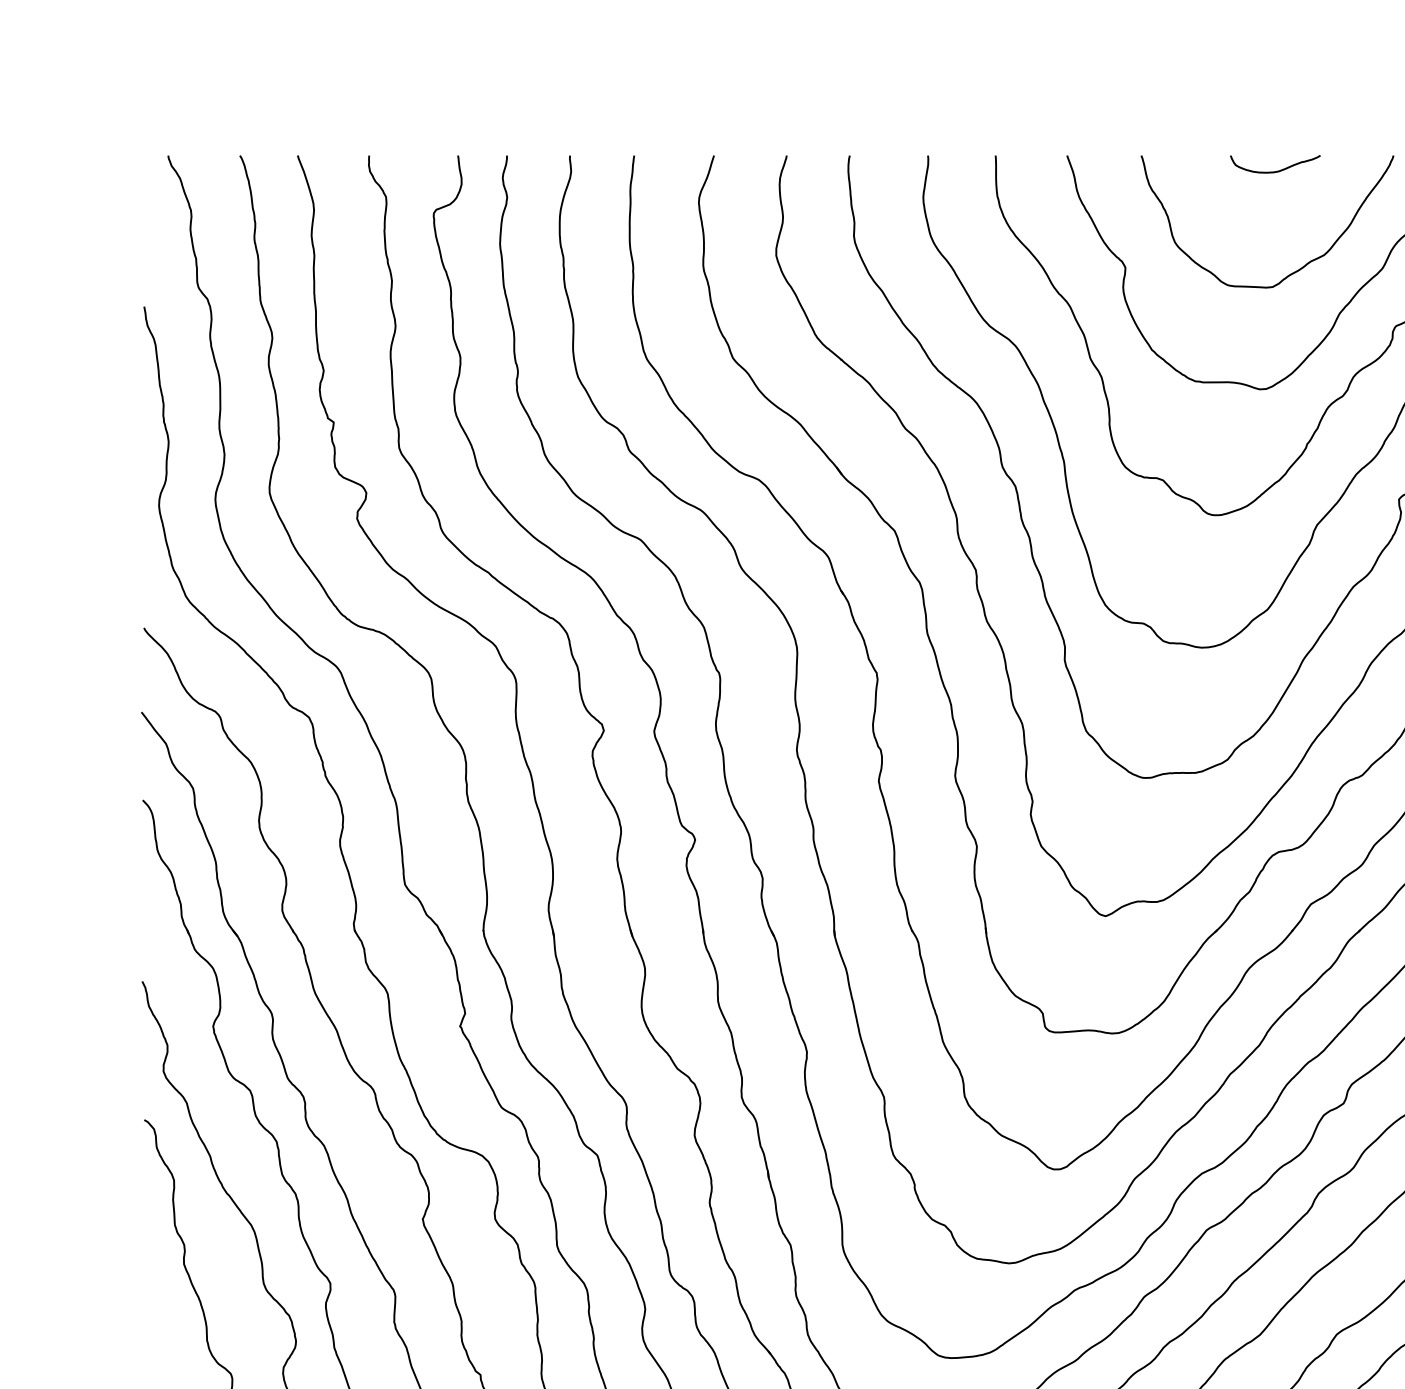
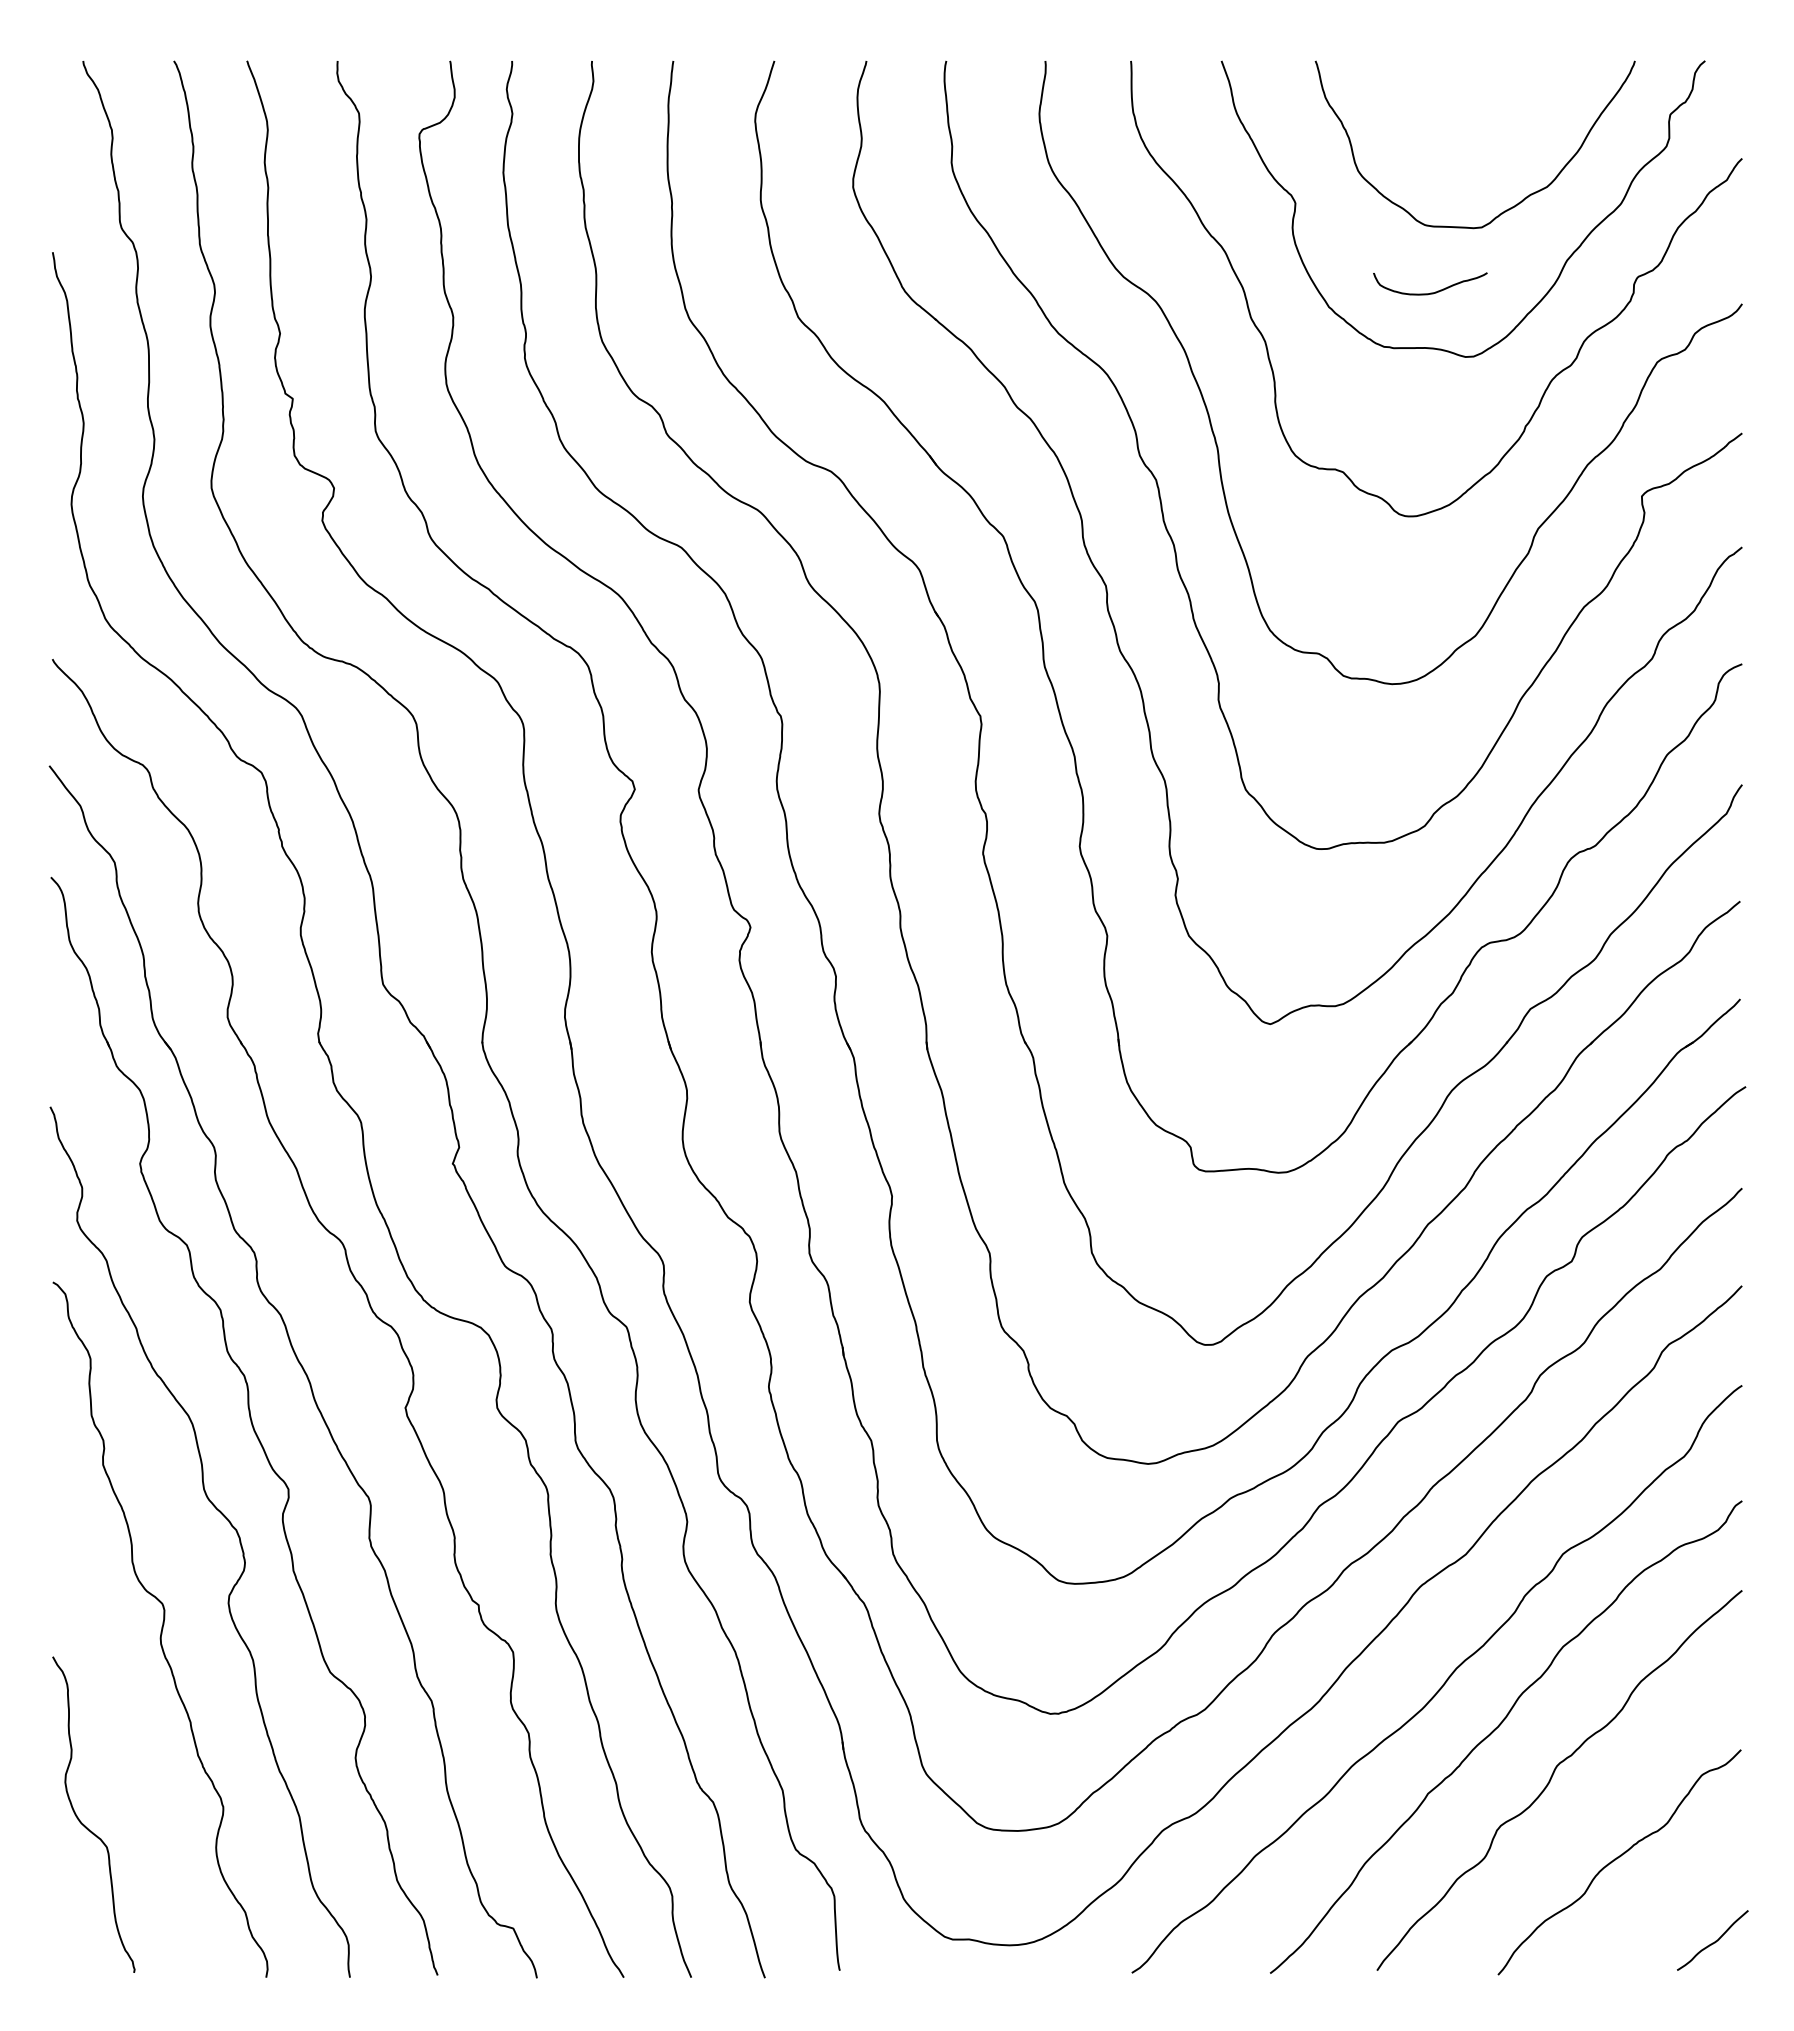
curve: (1275, 171) -> (1430, 292), moved

